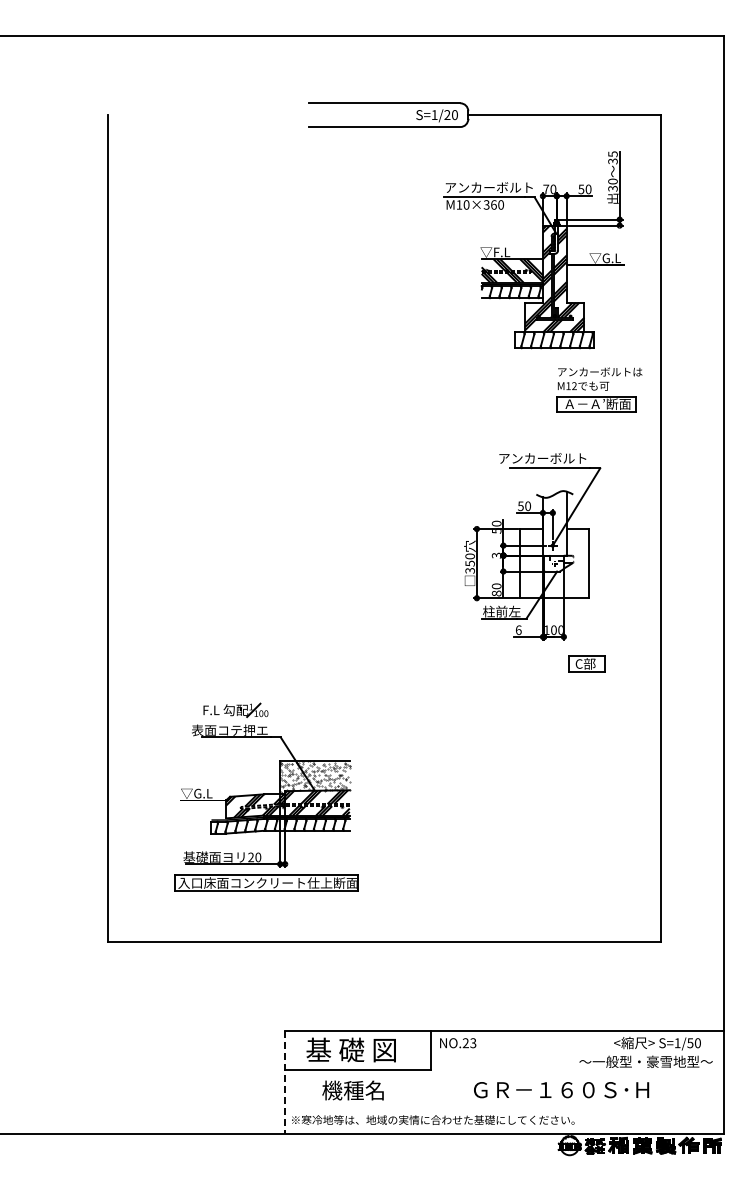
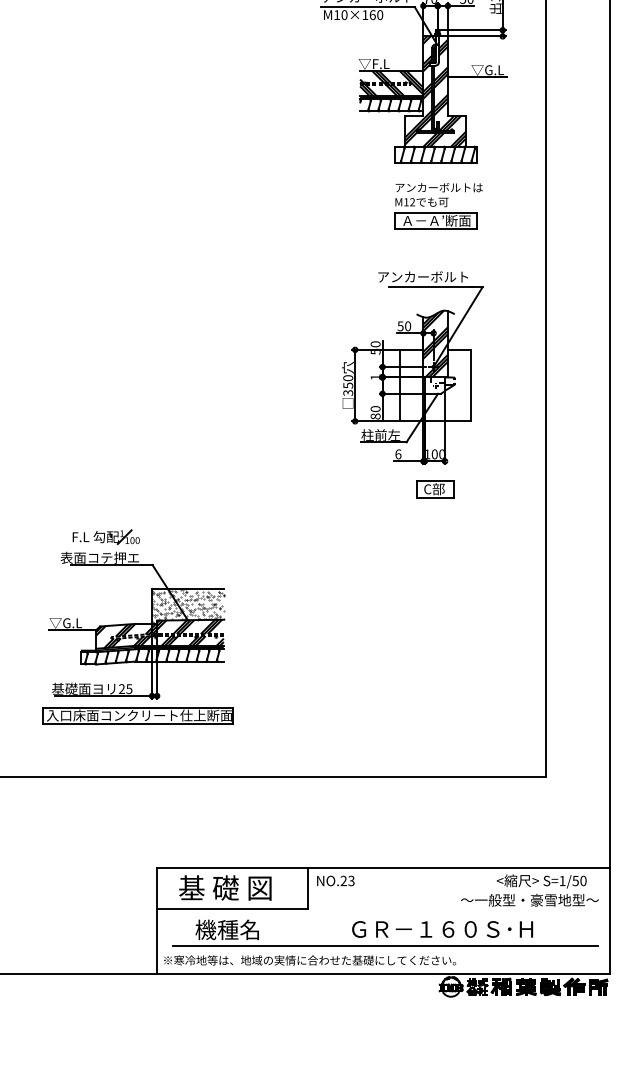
text: (486, 204) -> (365, 14), M10×360 -> M10×160
part: (599, 389) -> (438, 205), moved
hatch: (554, 523) -> (435, 344), added
text: (495, 555) -> (374, 377), 3 -> 1
part: (586, 663) -> (435, 488), moved
text: (258, 857) -> (129, 689), 20 -> 25
line: (284, 1082) -> (156, 921), dashed -> solid
line: (505, 1106) -> (384, 946), added

